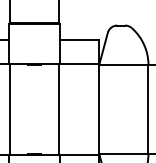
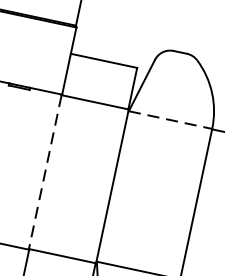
line: (123, 65) -> (169, 120), solid -> dashed
line: (59, 109) -> (45, 172), solid -> dashed

